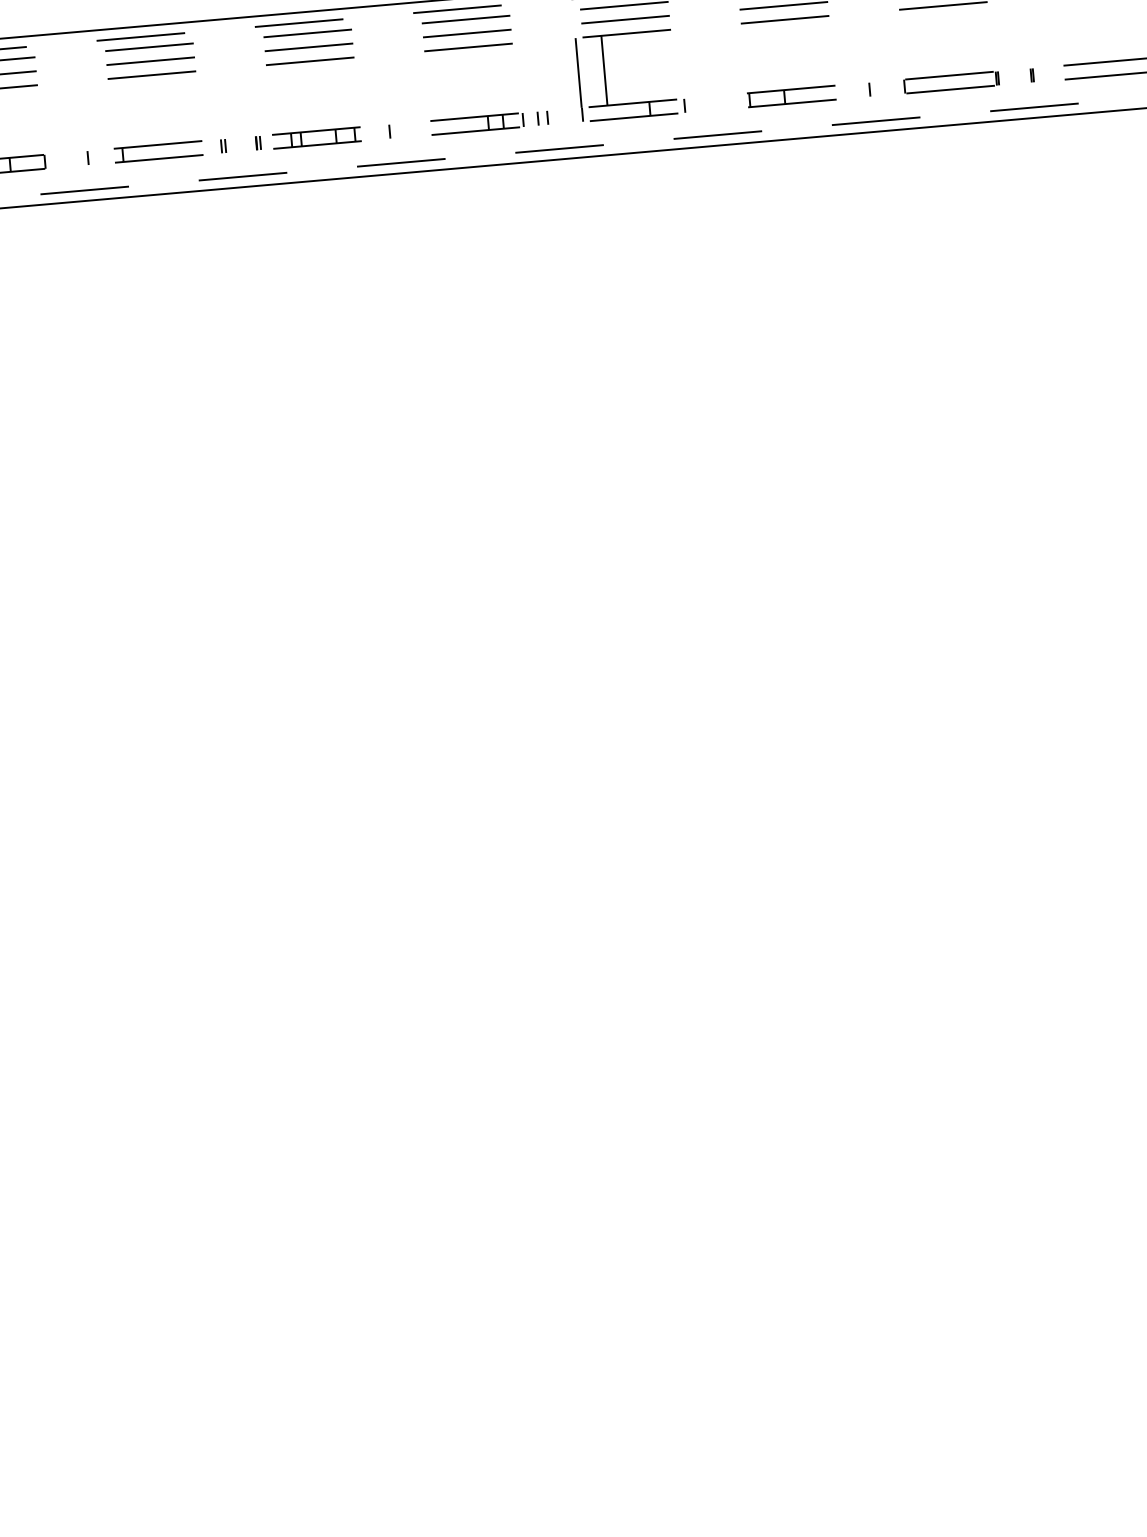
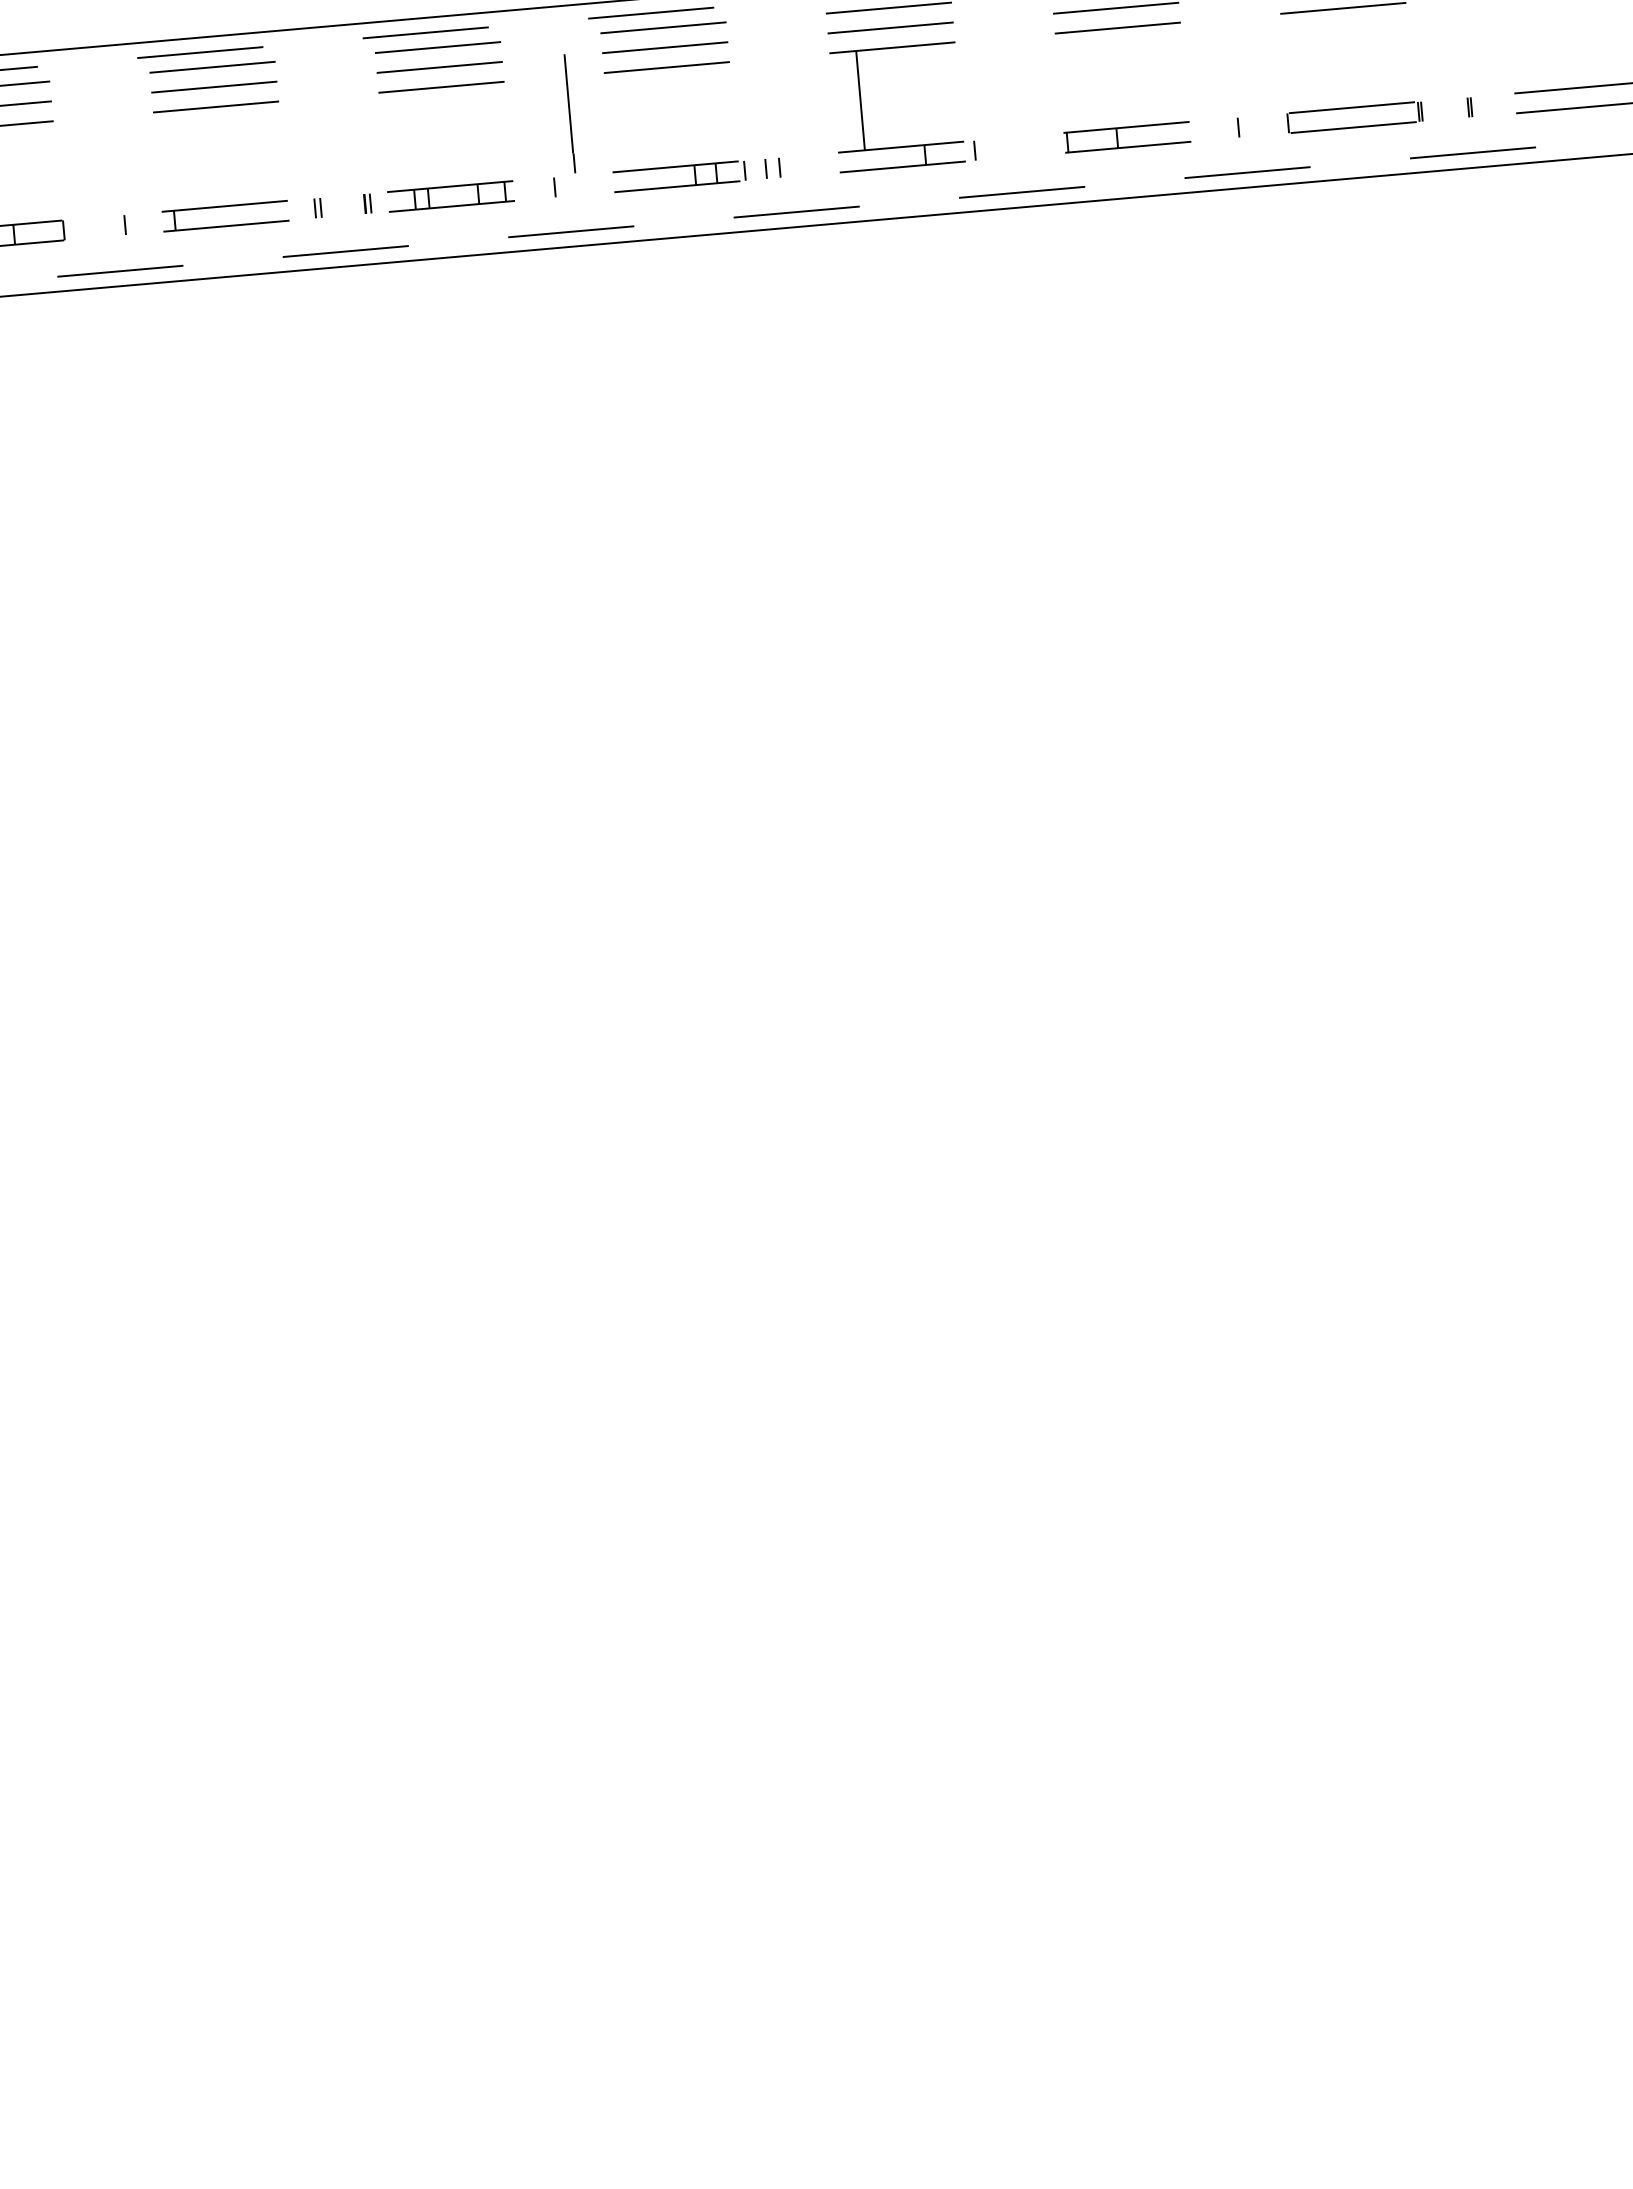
line: (579, 79) -> (569, 113), moved

